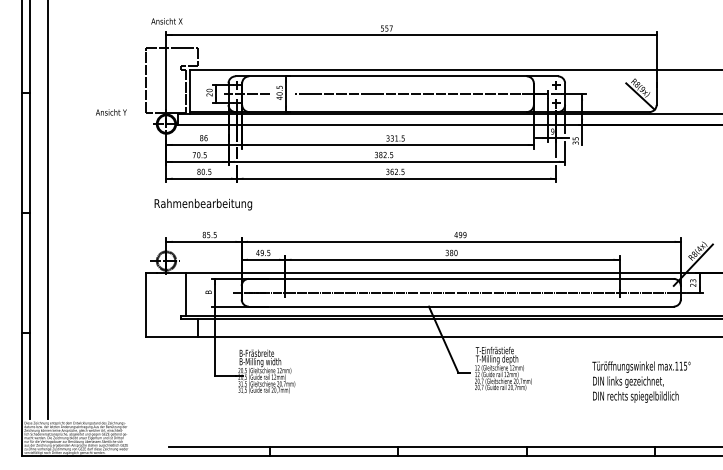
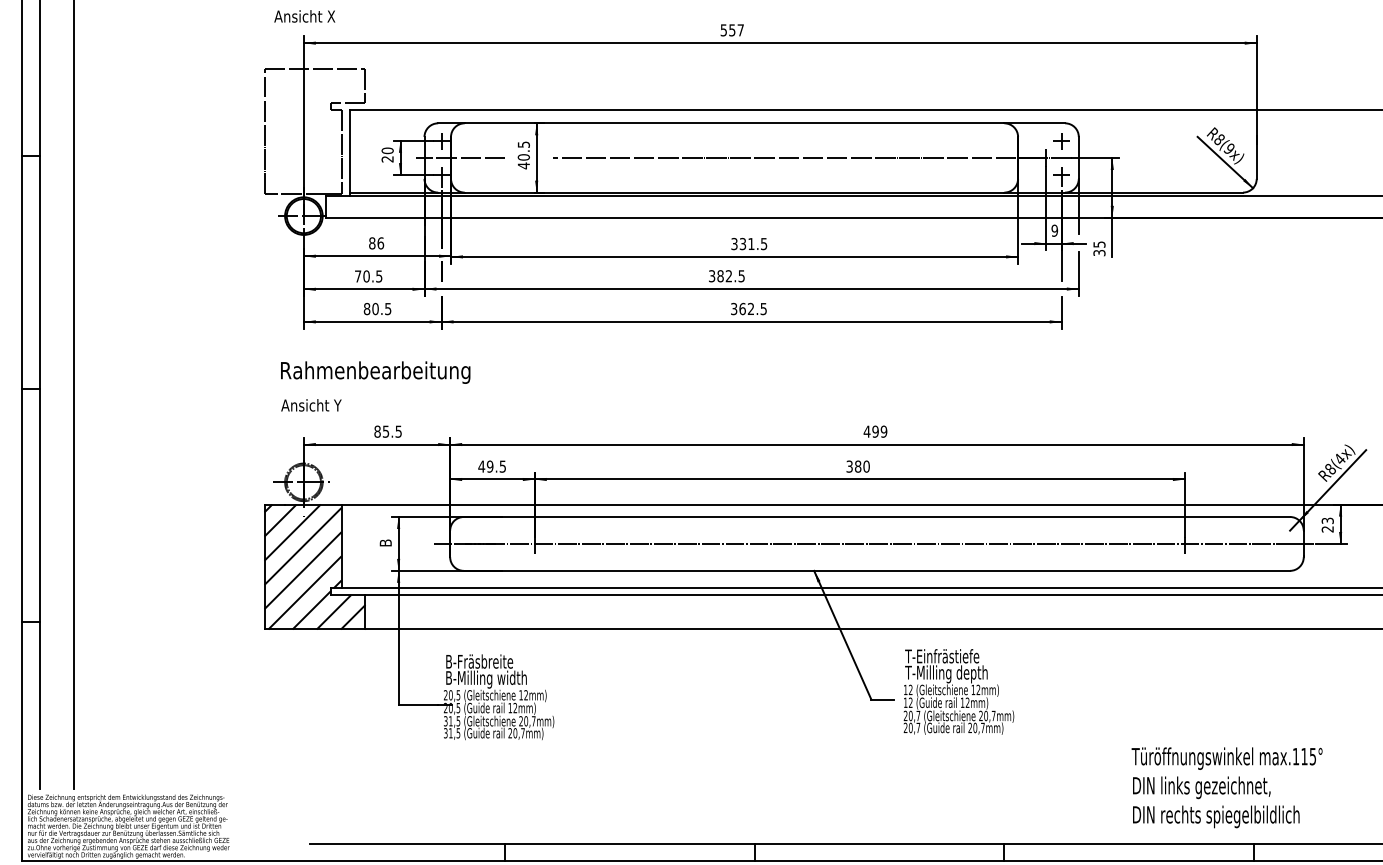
text: (111, 112) -> (311, 405), moved
hatch: (172, 304) -> (315, 566), added
text: (641, 381) -> (1227, 786), moved

